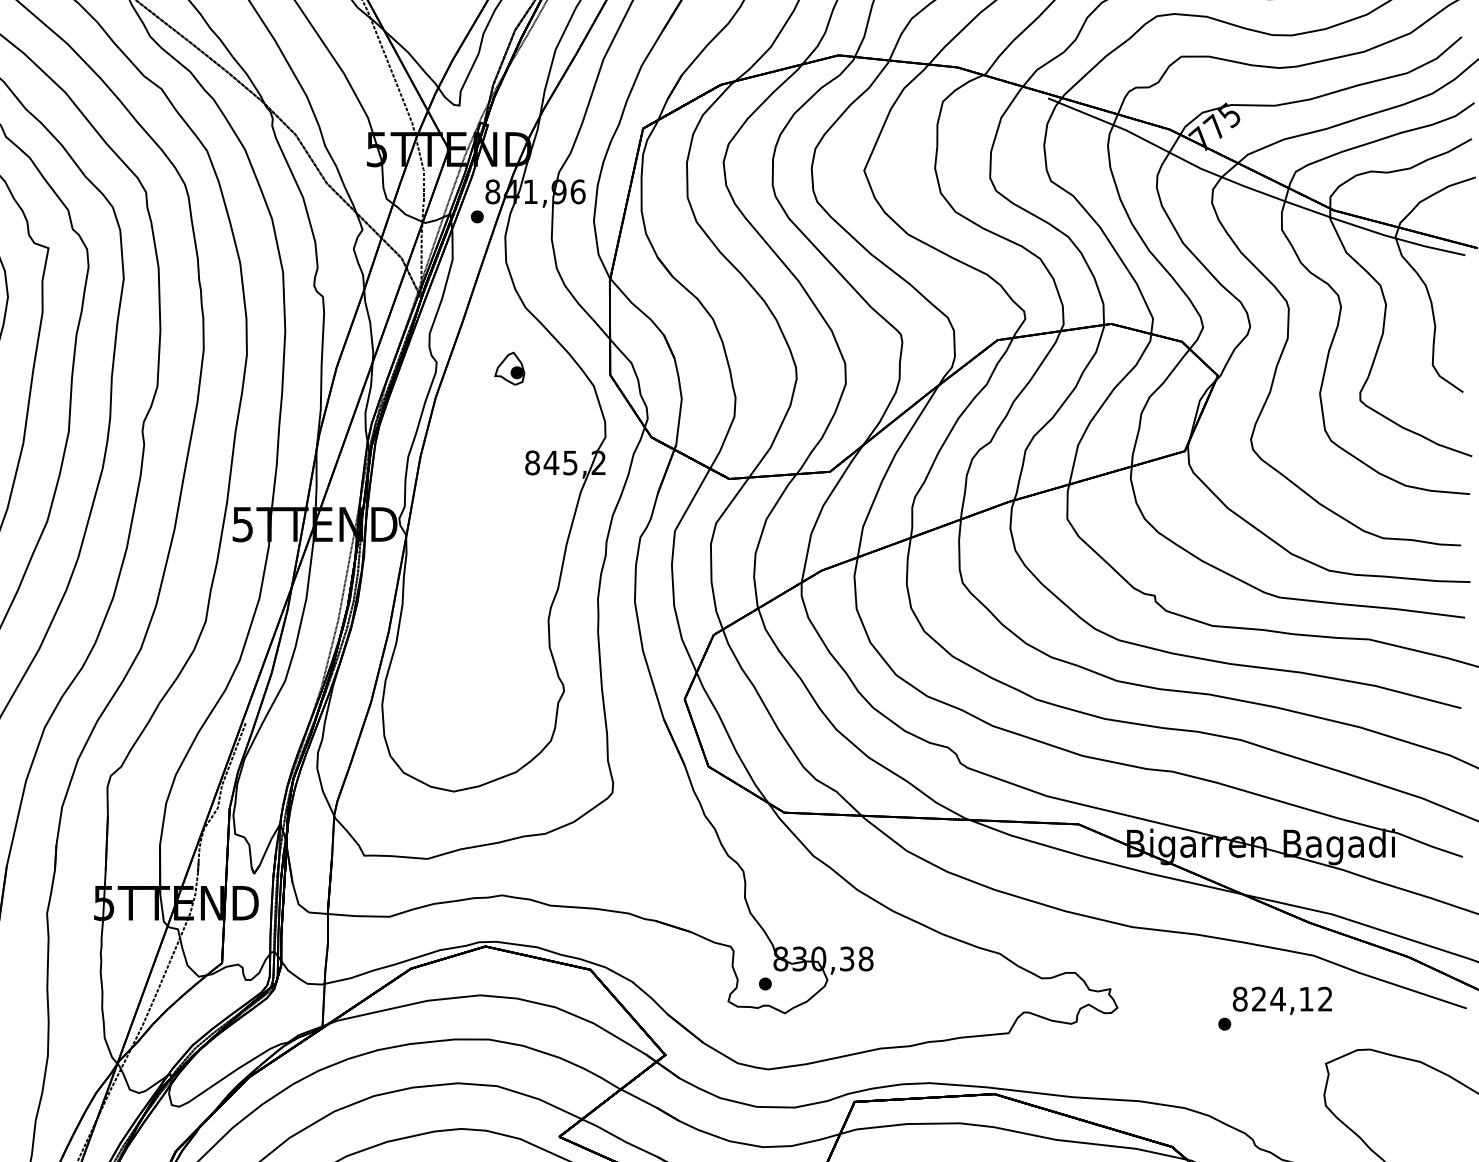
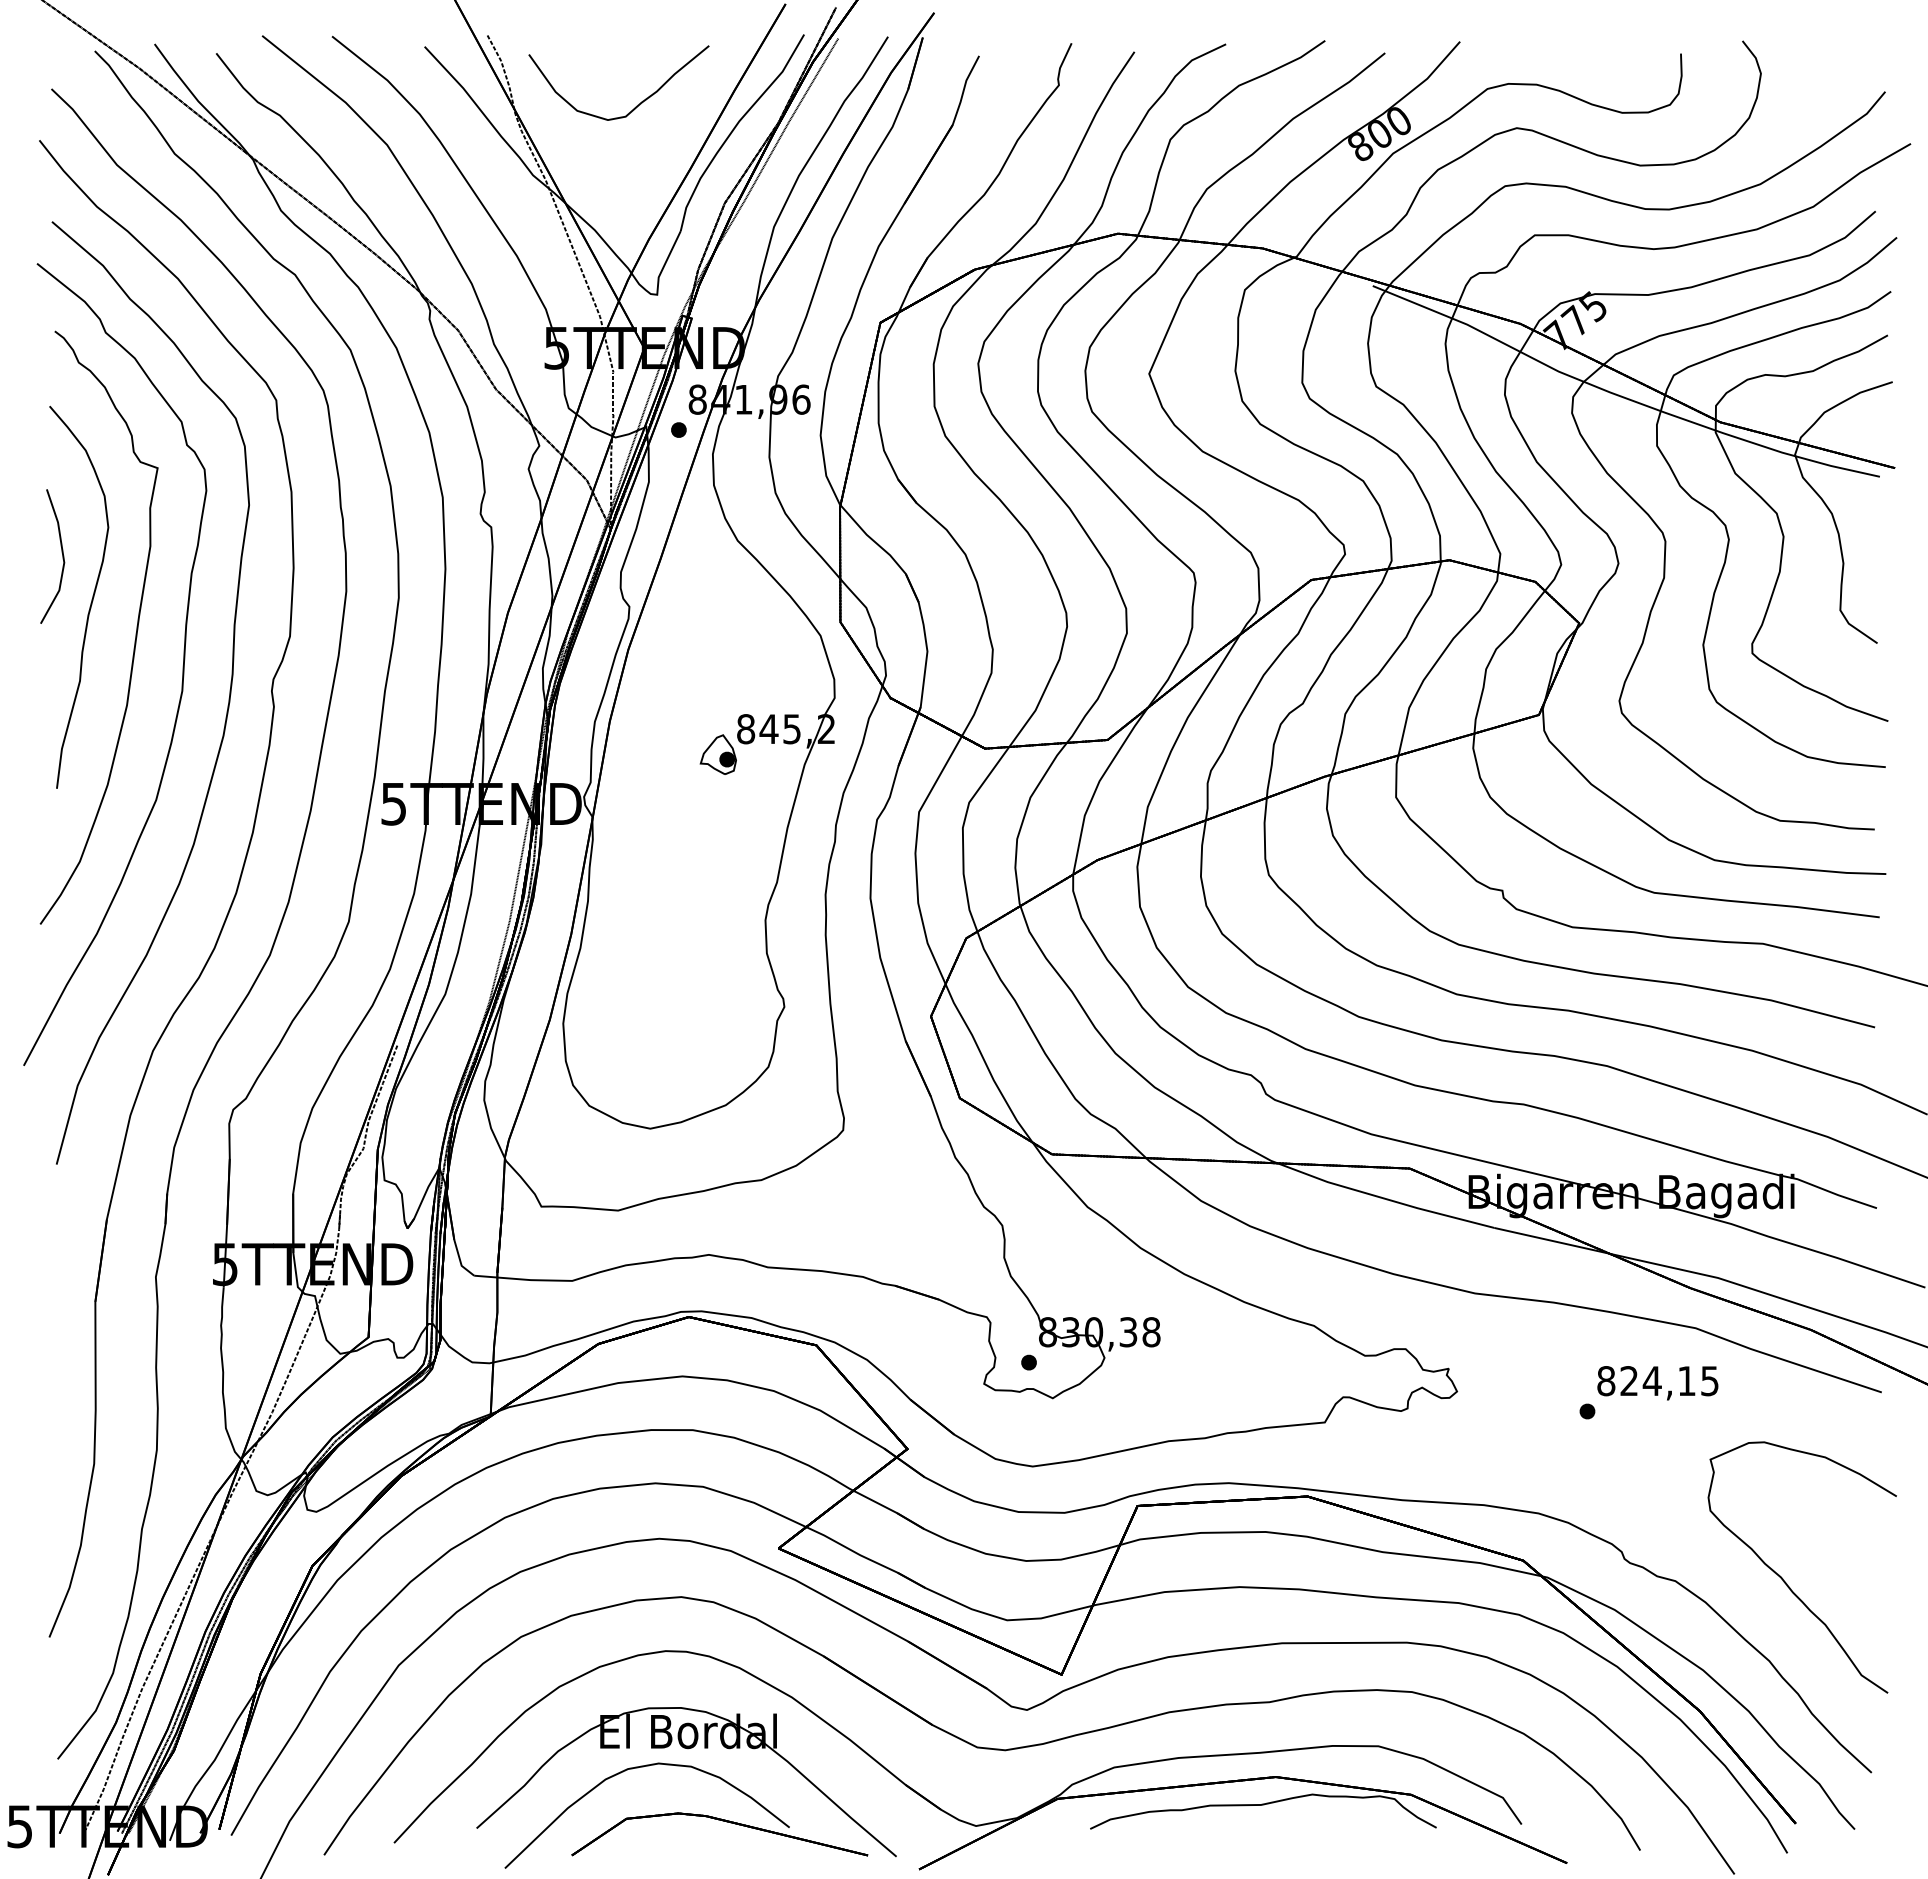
part: (509, 368) -> (717, 754), moved
text: (1325, 999) -> (1709, 1381), 824,12 -> 824,15

